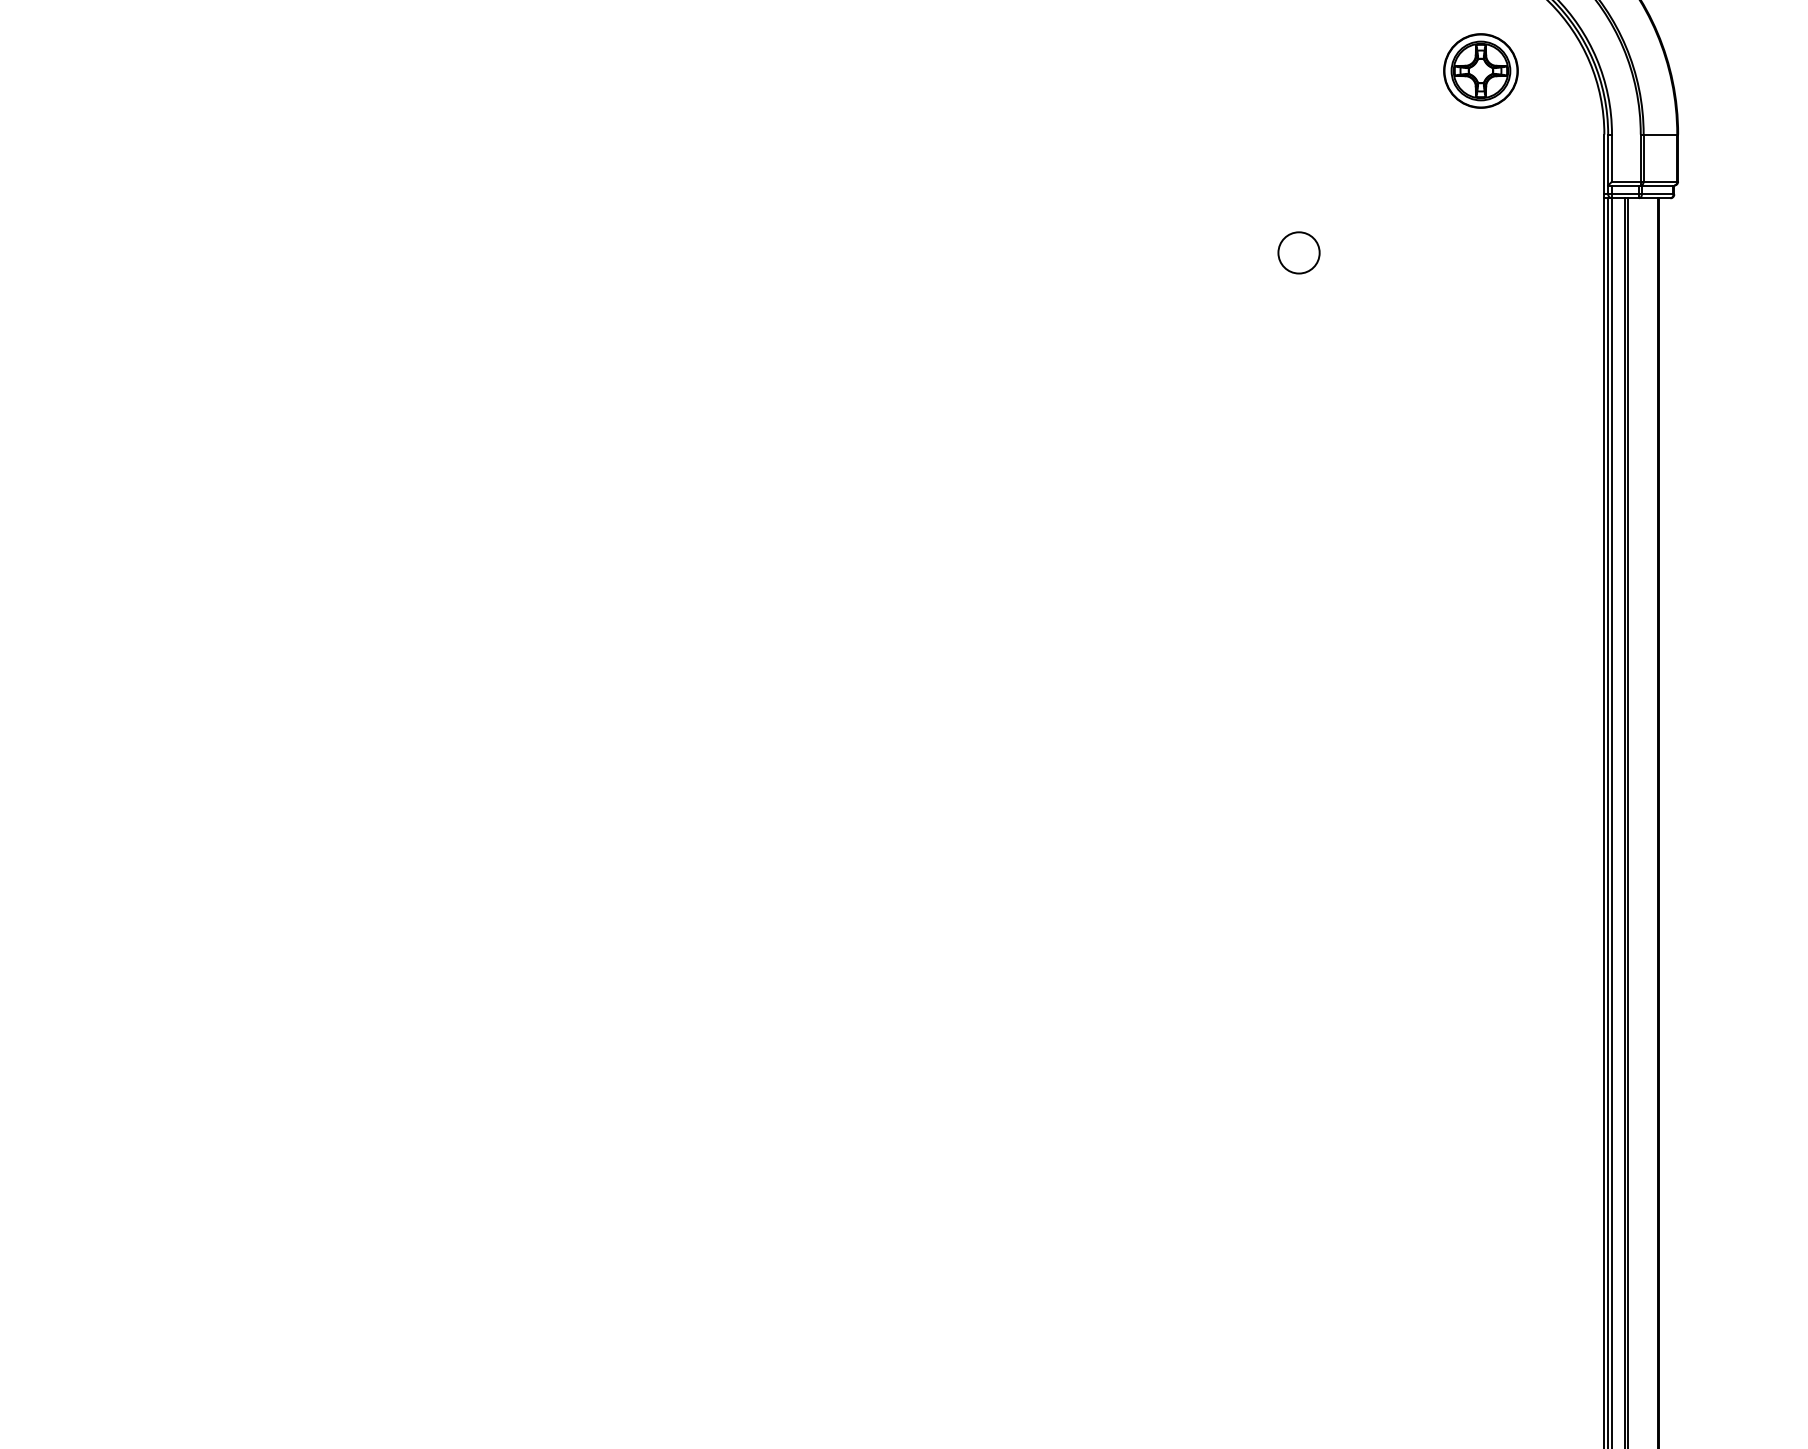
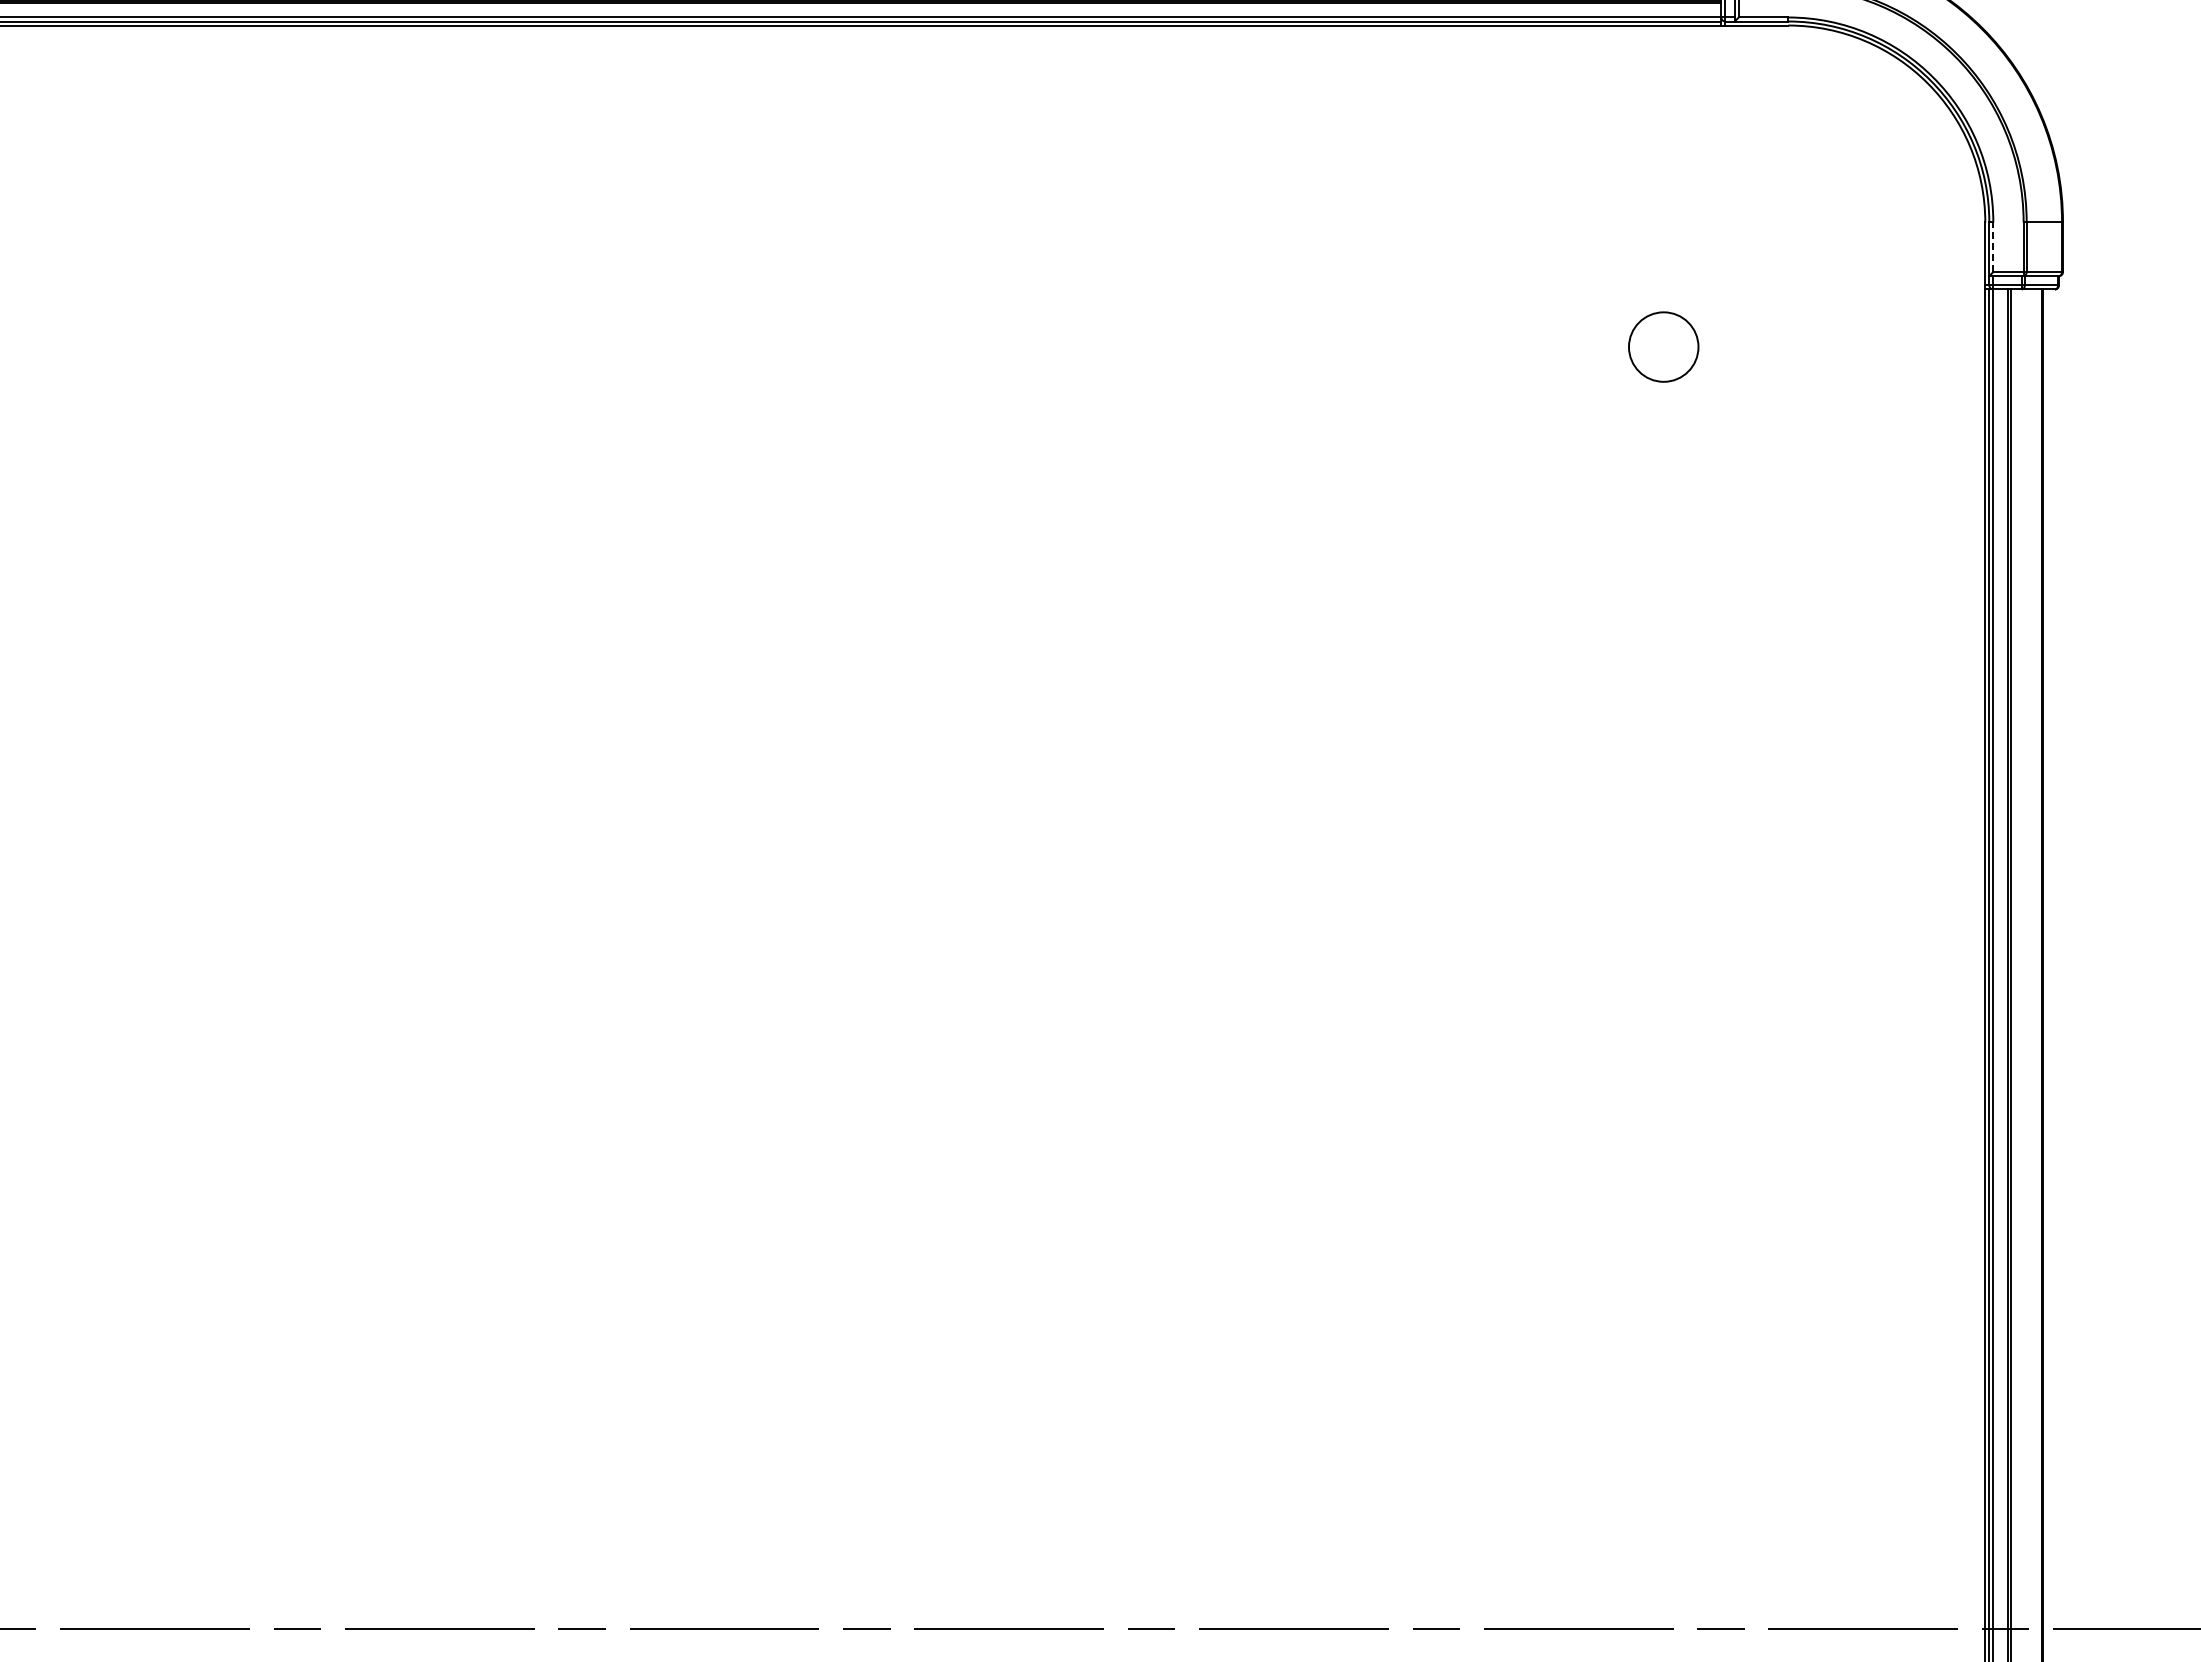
part: (1481, 71) -> (1855, 155), removed
line: (1612, 158) -> (1993, 247), solid -> dashed
circle: (1298, 252) -> (1663, 346), size x1.6

